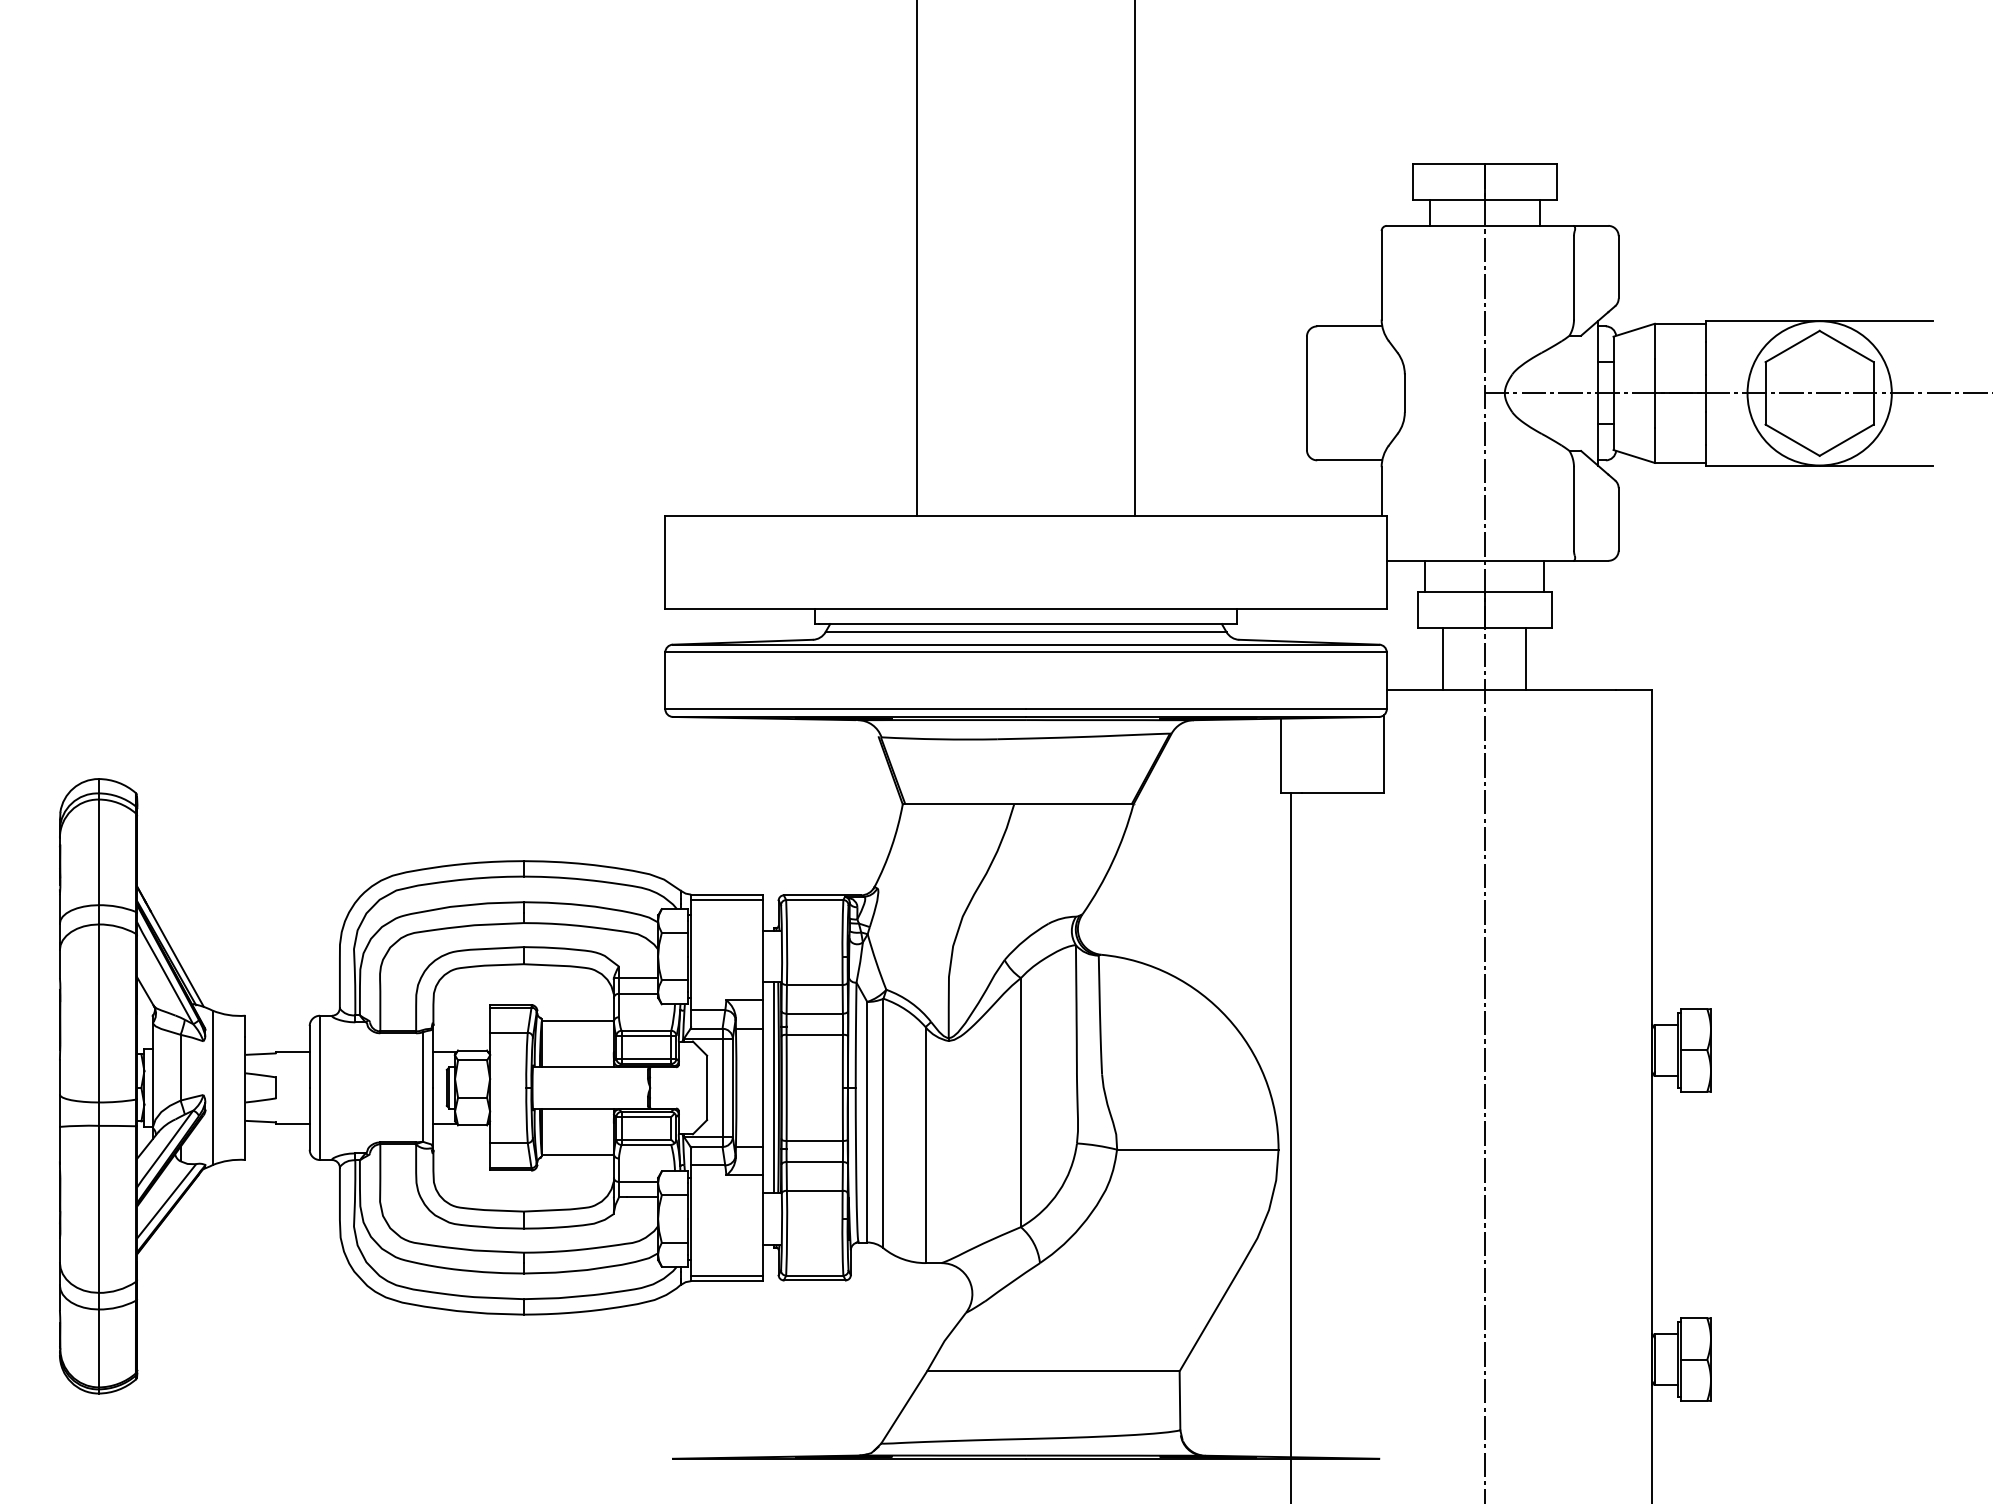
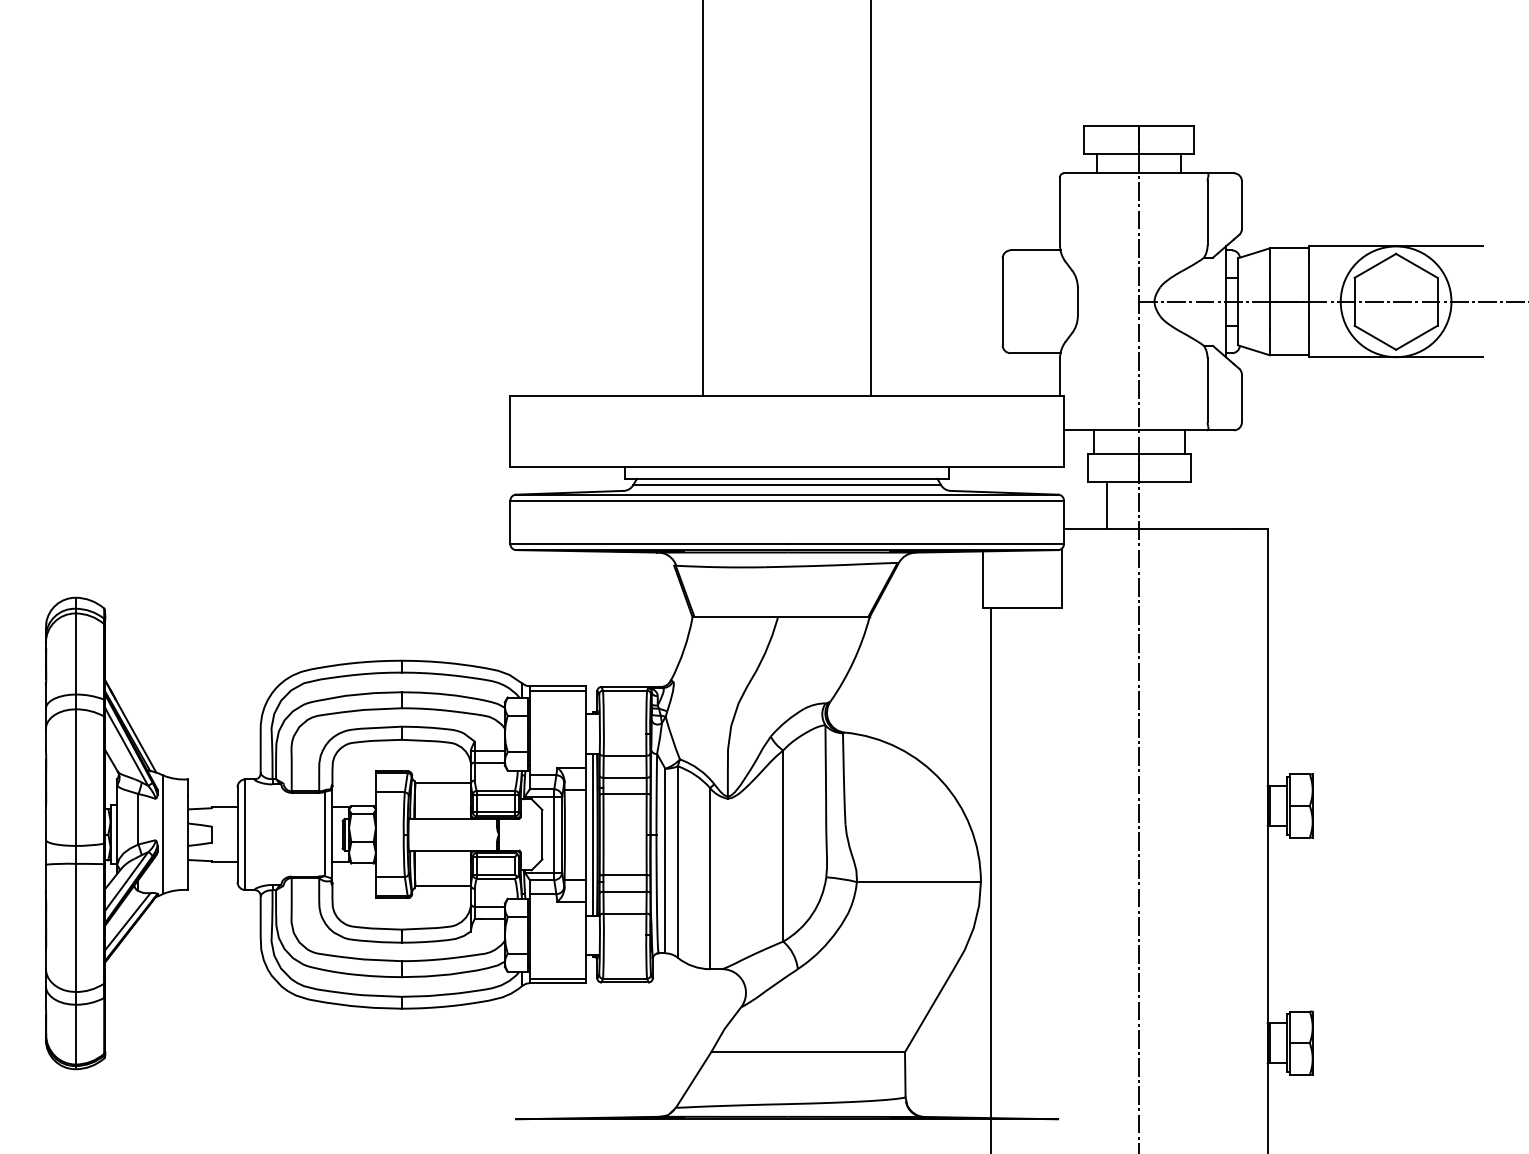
line: (1525, 658) -> (1170, 505), removed

